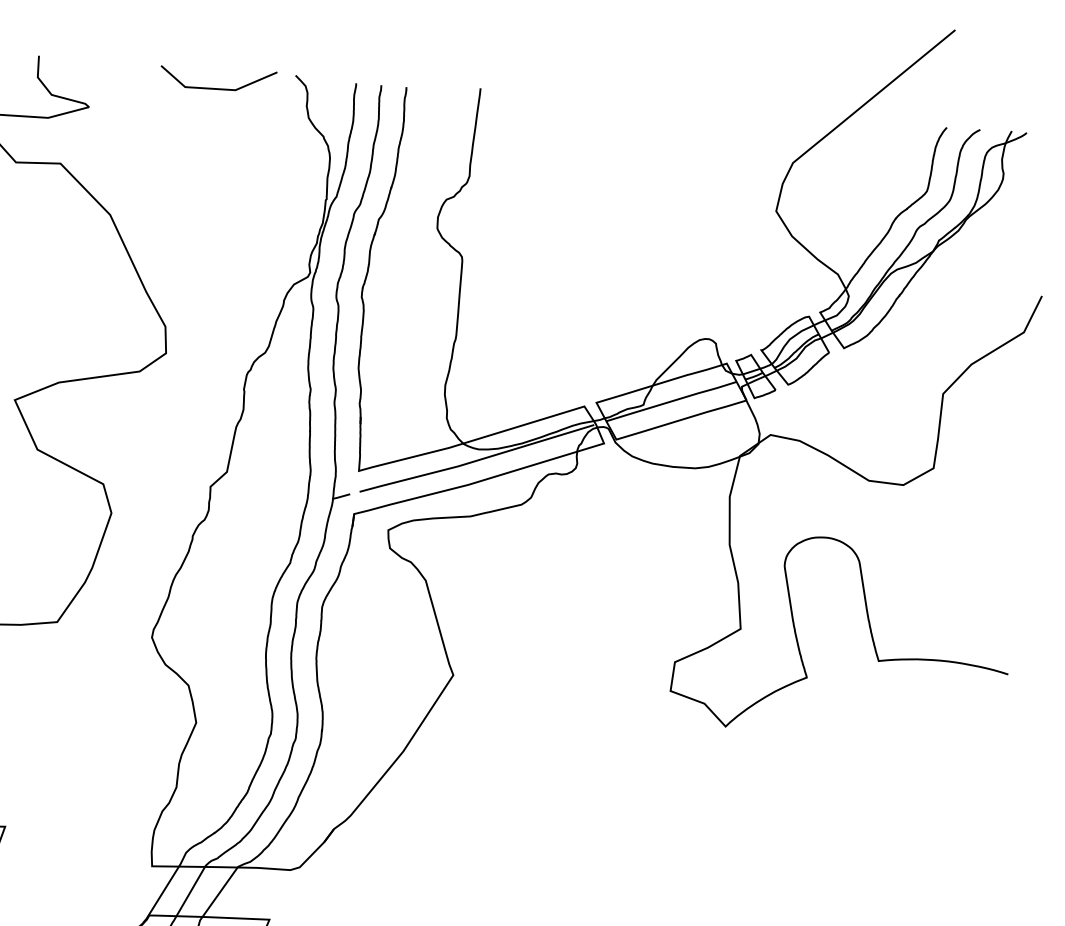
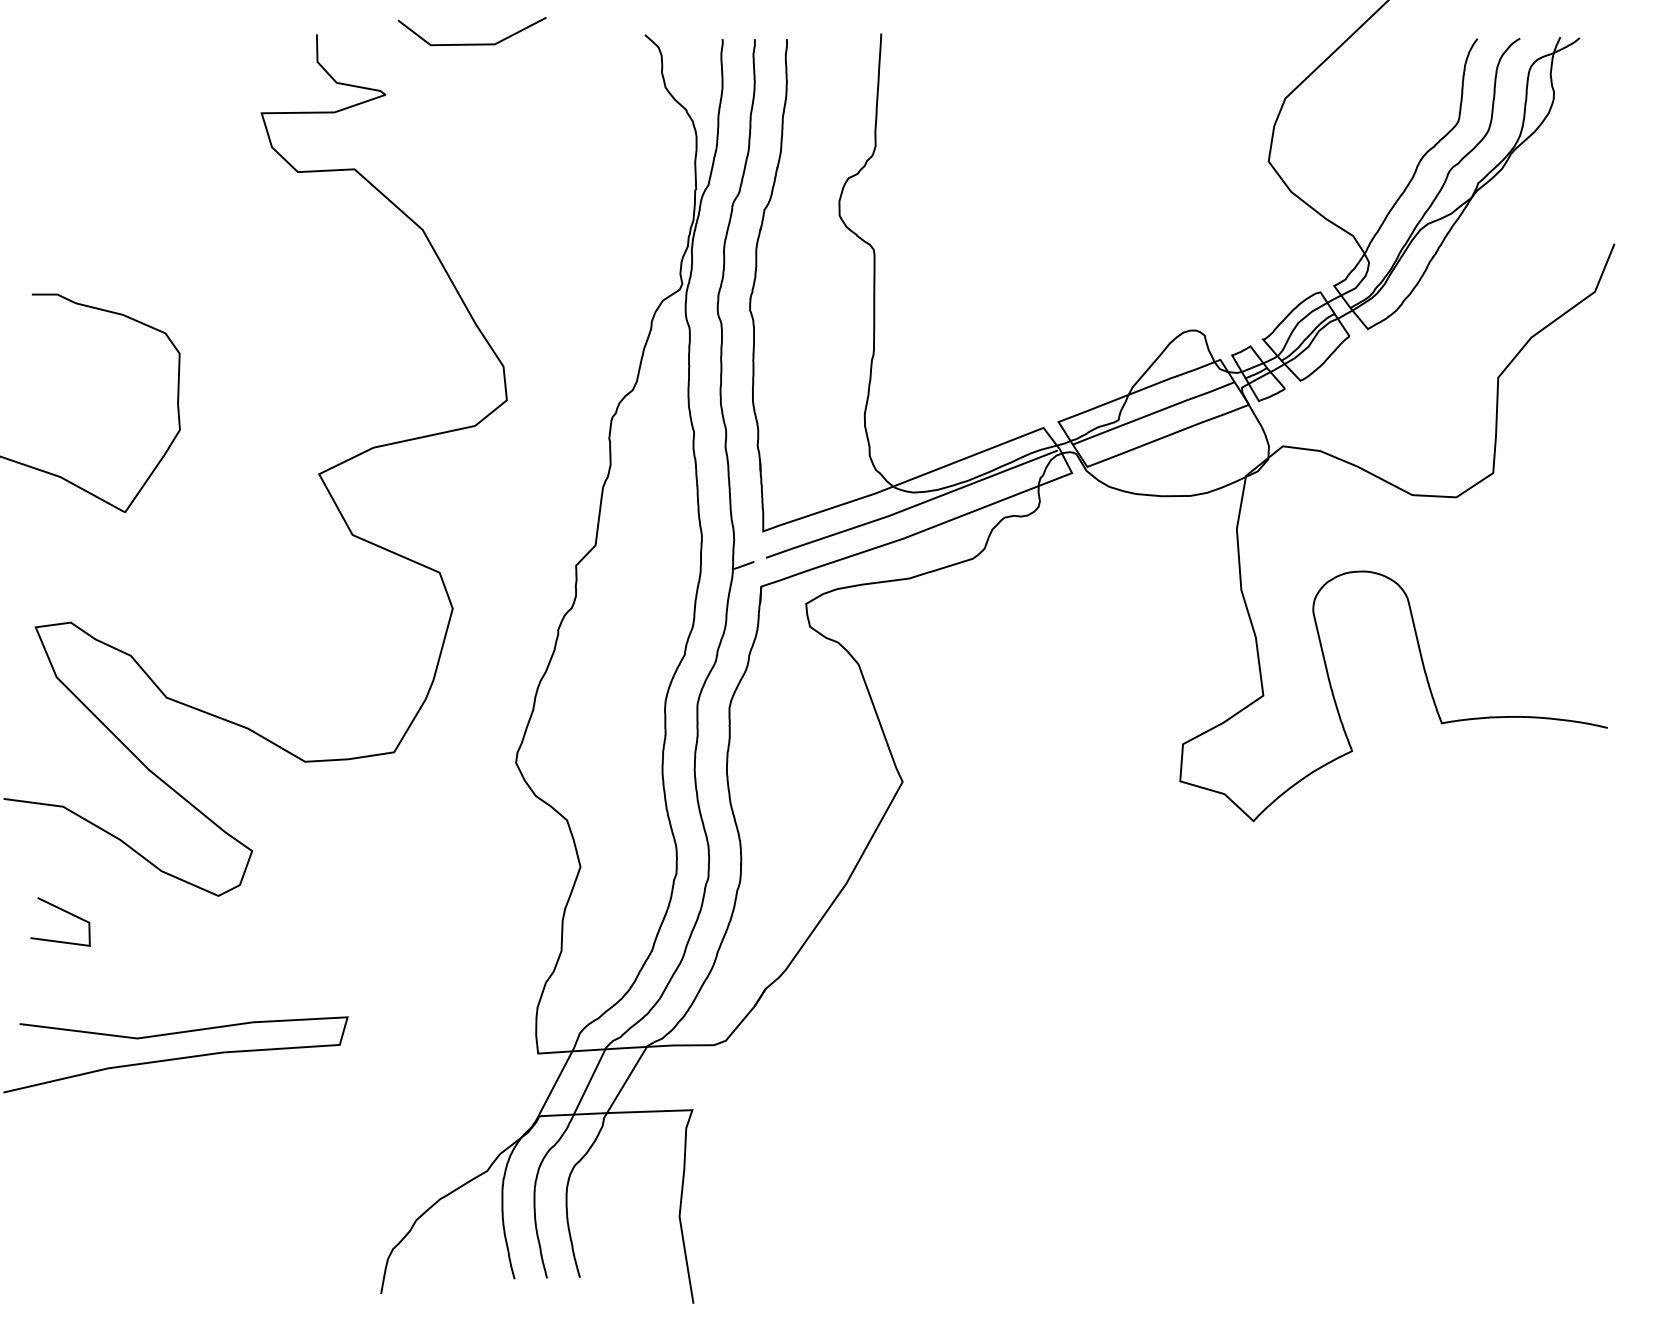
line: (217, 88) -> (471, 43), moved

